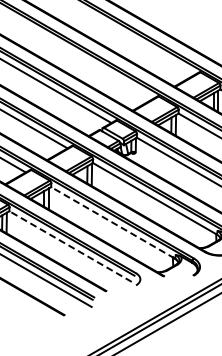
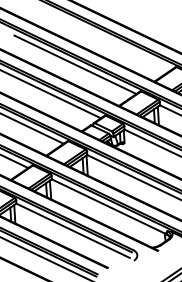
line: (87, 60) -> (75, 64), added
line: (112, 222) -> (108, 206), dashed -> solid
line: (70, 246) -> (73, 230), dashed -> solid

